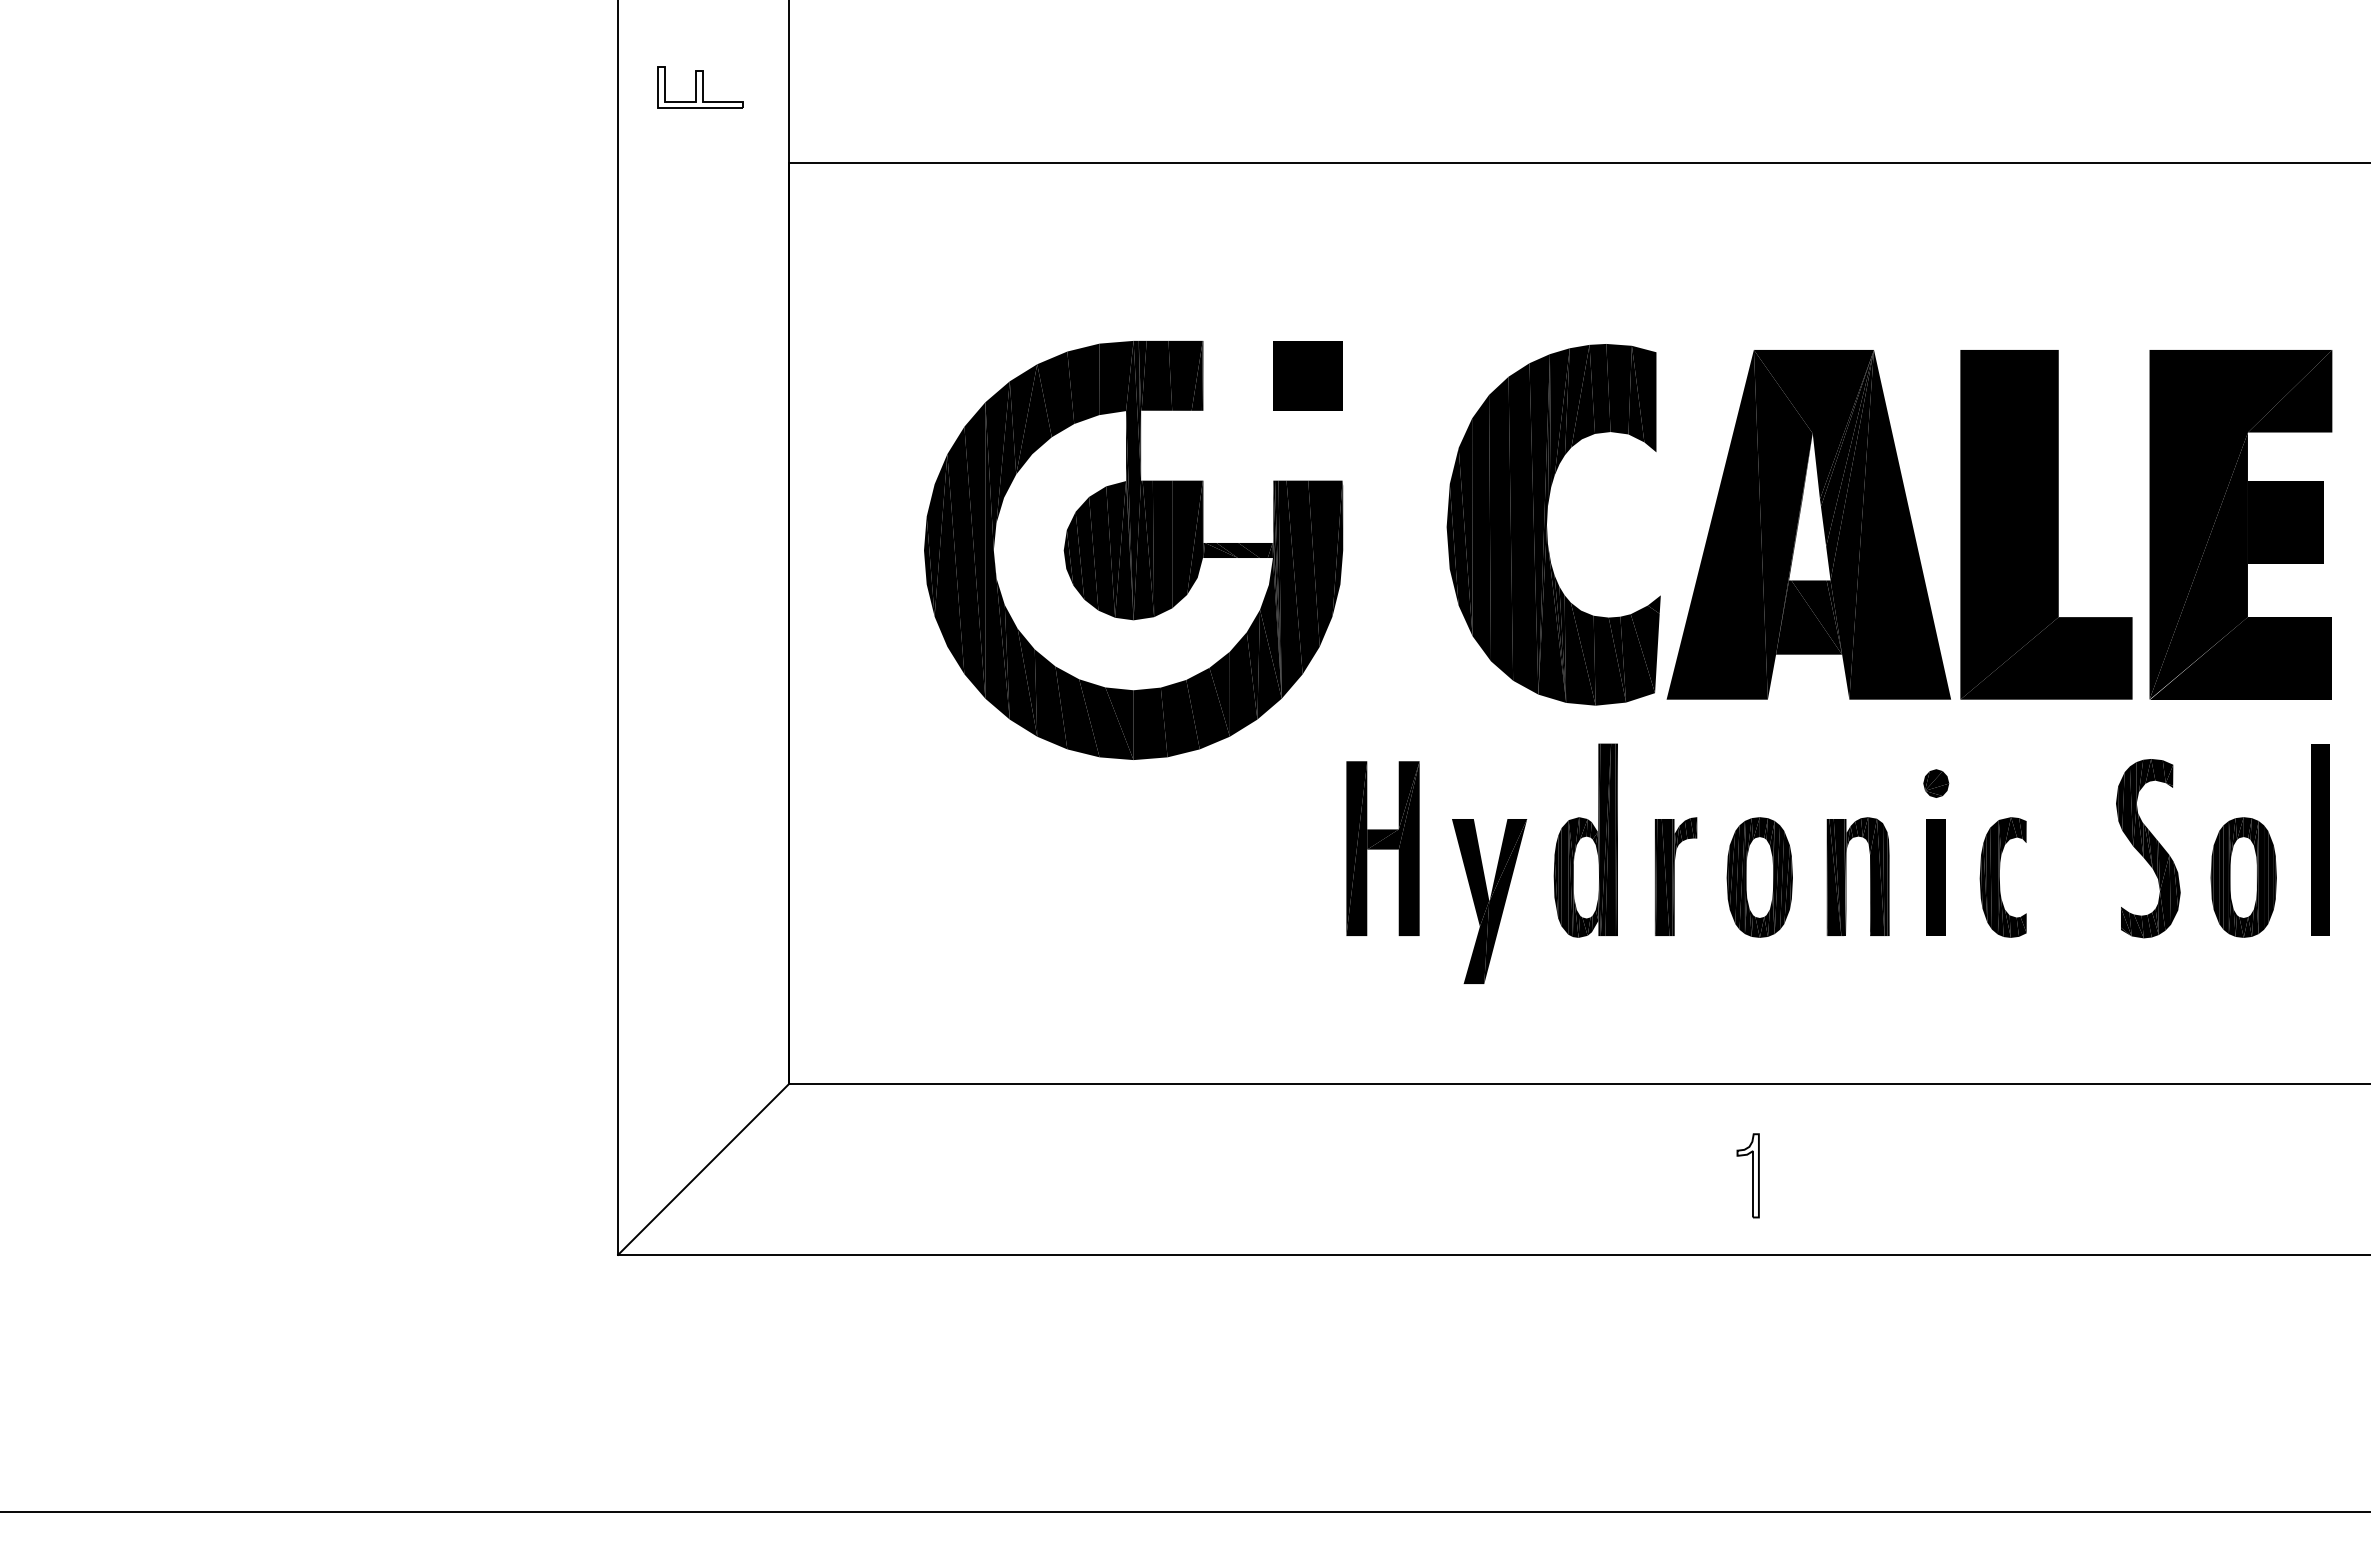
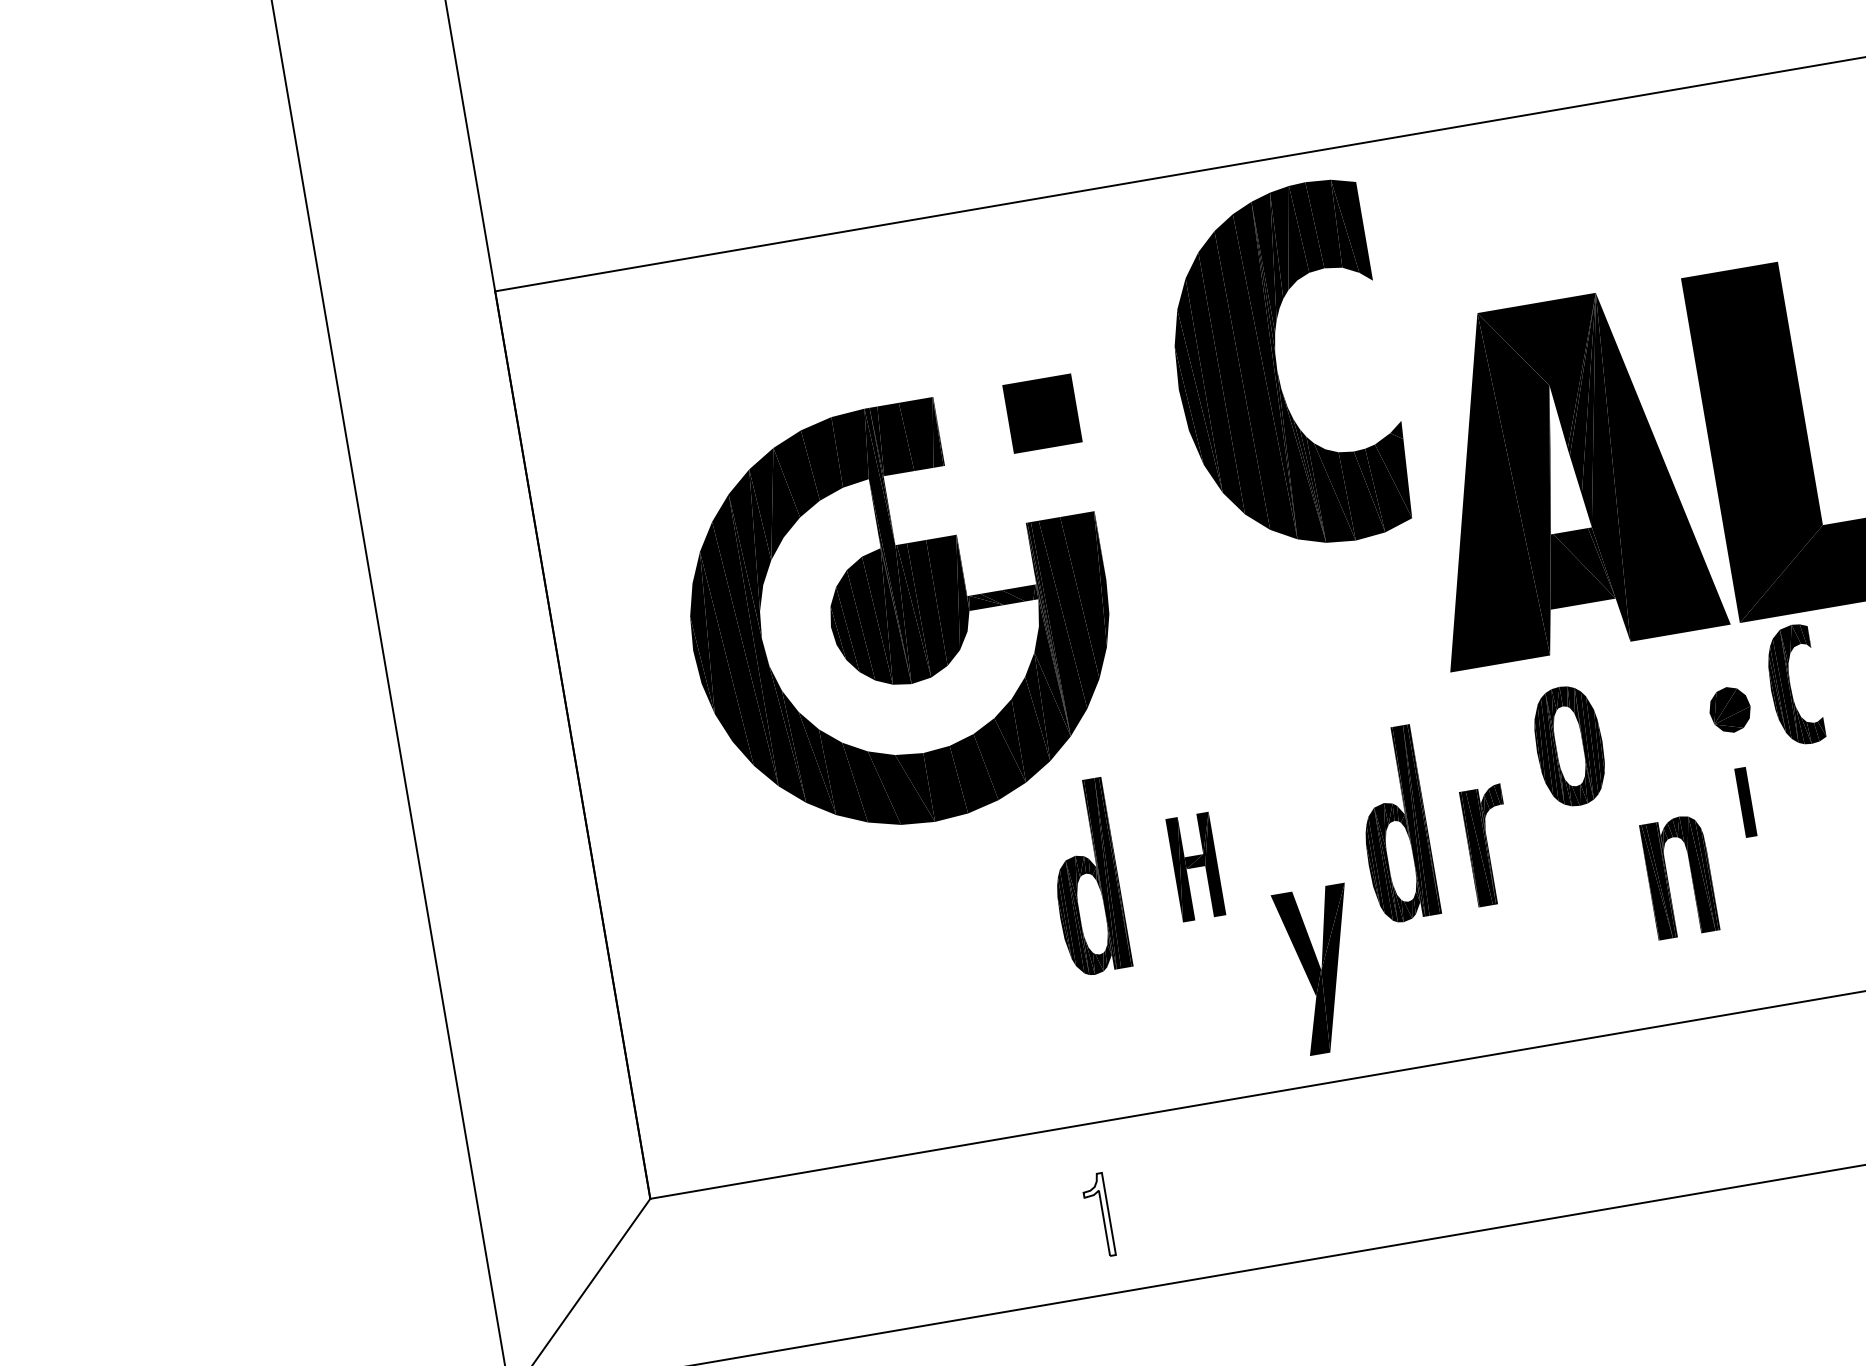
part: (700, 87) -> (394, 231), removed
part: (1547, 521) -> (1277, 367), moved
part: (1936, 783) -> (1730, 709), size x1.6
part: (1272, 840) -> (1085, 877), added
part: (1382, 848) -> (1195, 867), size x0.6
part: (1846, 876) -> (1668, 878), moved
part: (1759, 877) -> (1569, 746), moved
part: (1935, 877) -> (1745, 802), size x0.6
part: (2002, 877) -> (1793, 685), moved
part: (1489, 901) -> (1321, 970), moved
part: (1747, 1175) -> (1097, 1215), moved

